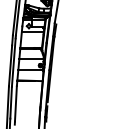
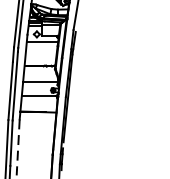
line: (15, 103) -> (17, 144), solid -> dashed

